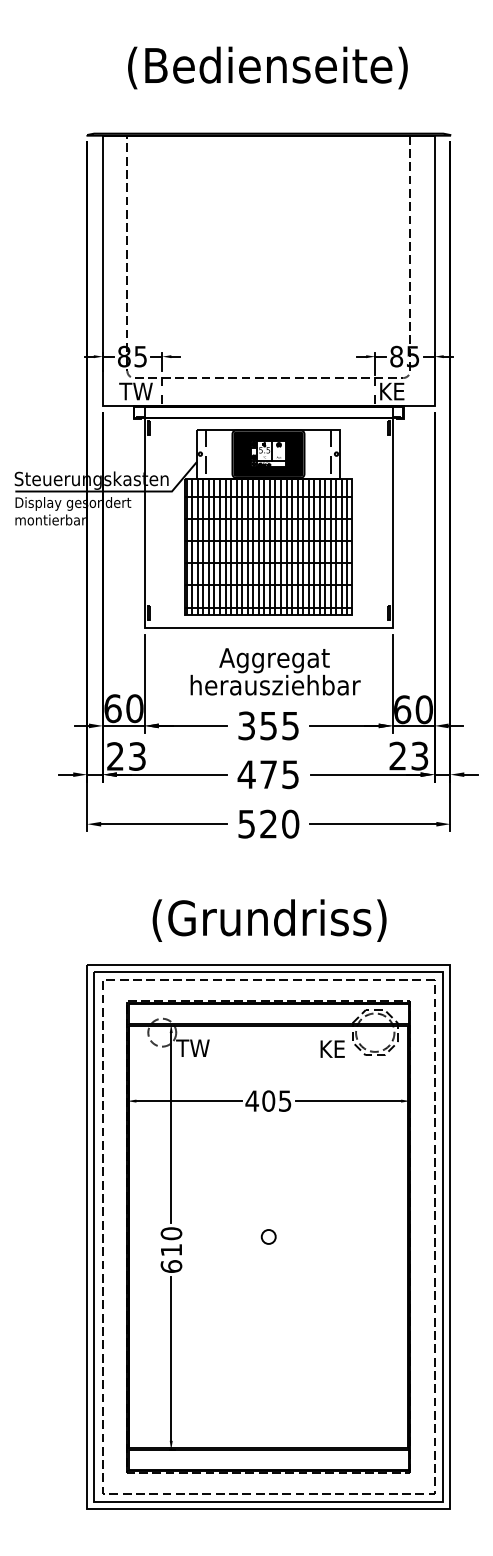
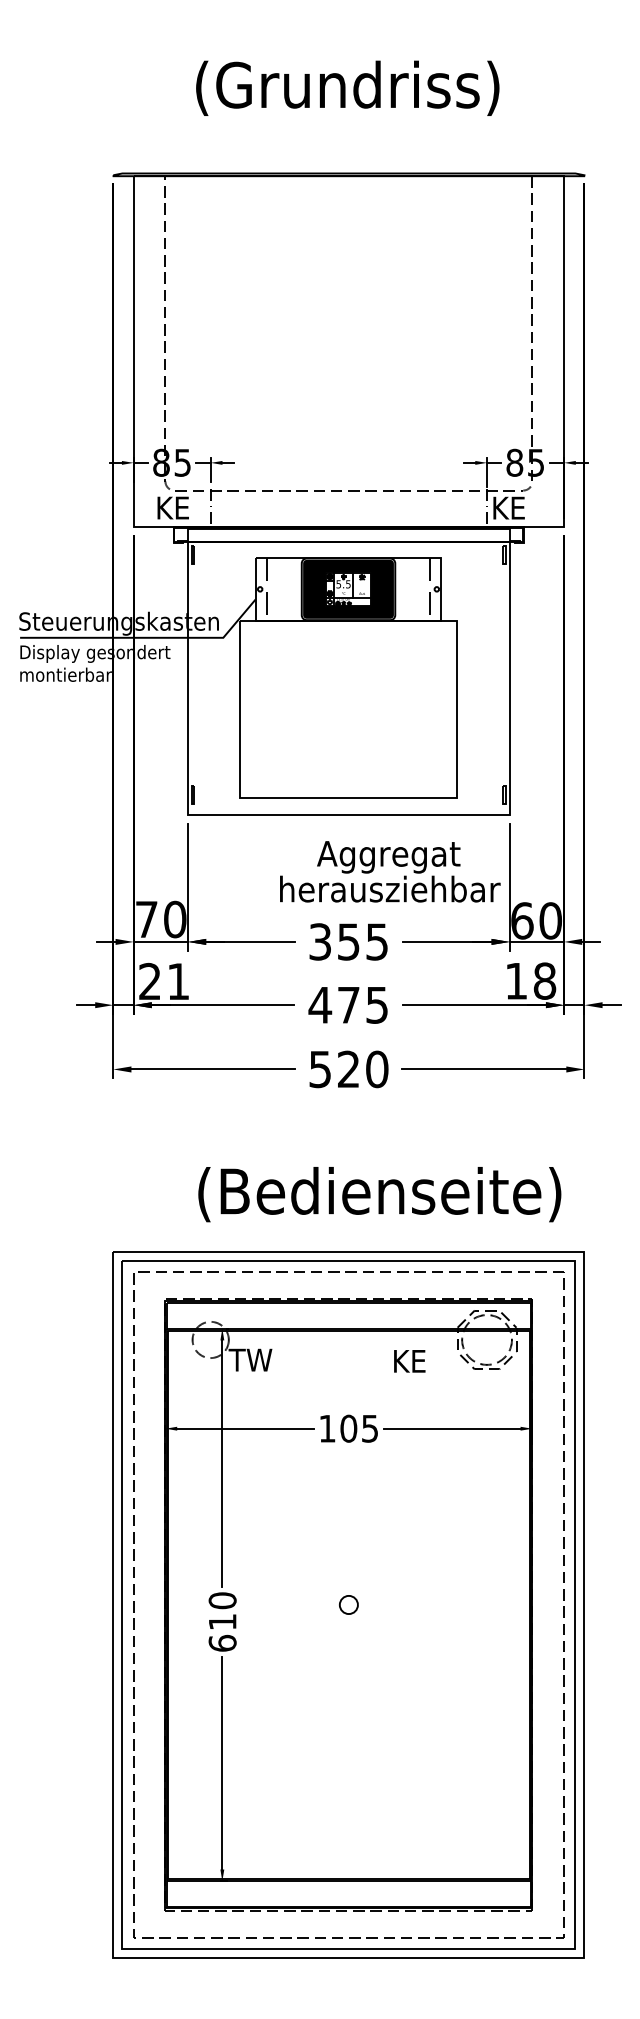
text: (267, 67) -> (347, 87), (Bedienseite) -> (Grundriss)
text: (135, 391) -> (175, 508), TW -> KE
hatch: (268, 546) -> (348, 709), removed
text: (275, 671) -> (390, 871), moved
text: (112, 708) -> (146, 919), 60 -> 70
text: (408, 755) -> (530, 980), 23 -> 18
text: (137, 756) -> (178, 981), 23 -> 21
text: (300, 920) -> (390, 1194), (Grundriss) -> (Bedienseite)
text: (332, 1048) -> (409, 1360), moved
text: (252, 1100) -> (327, 1427), 405 -> 105

